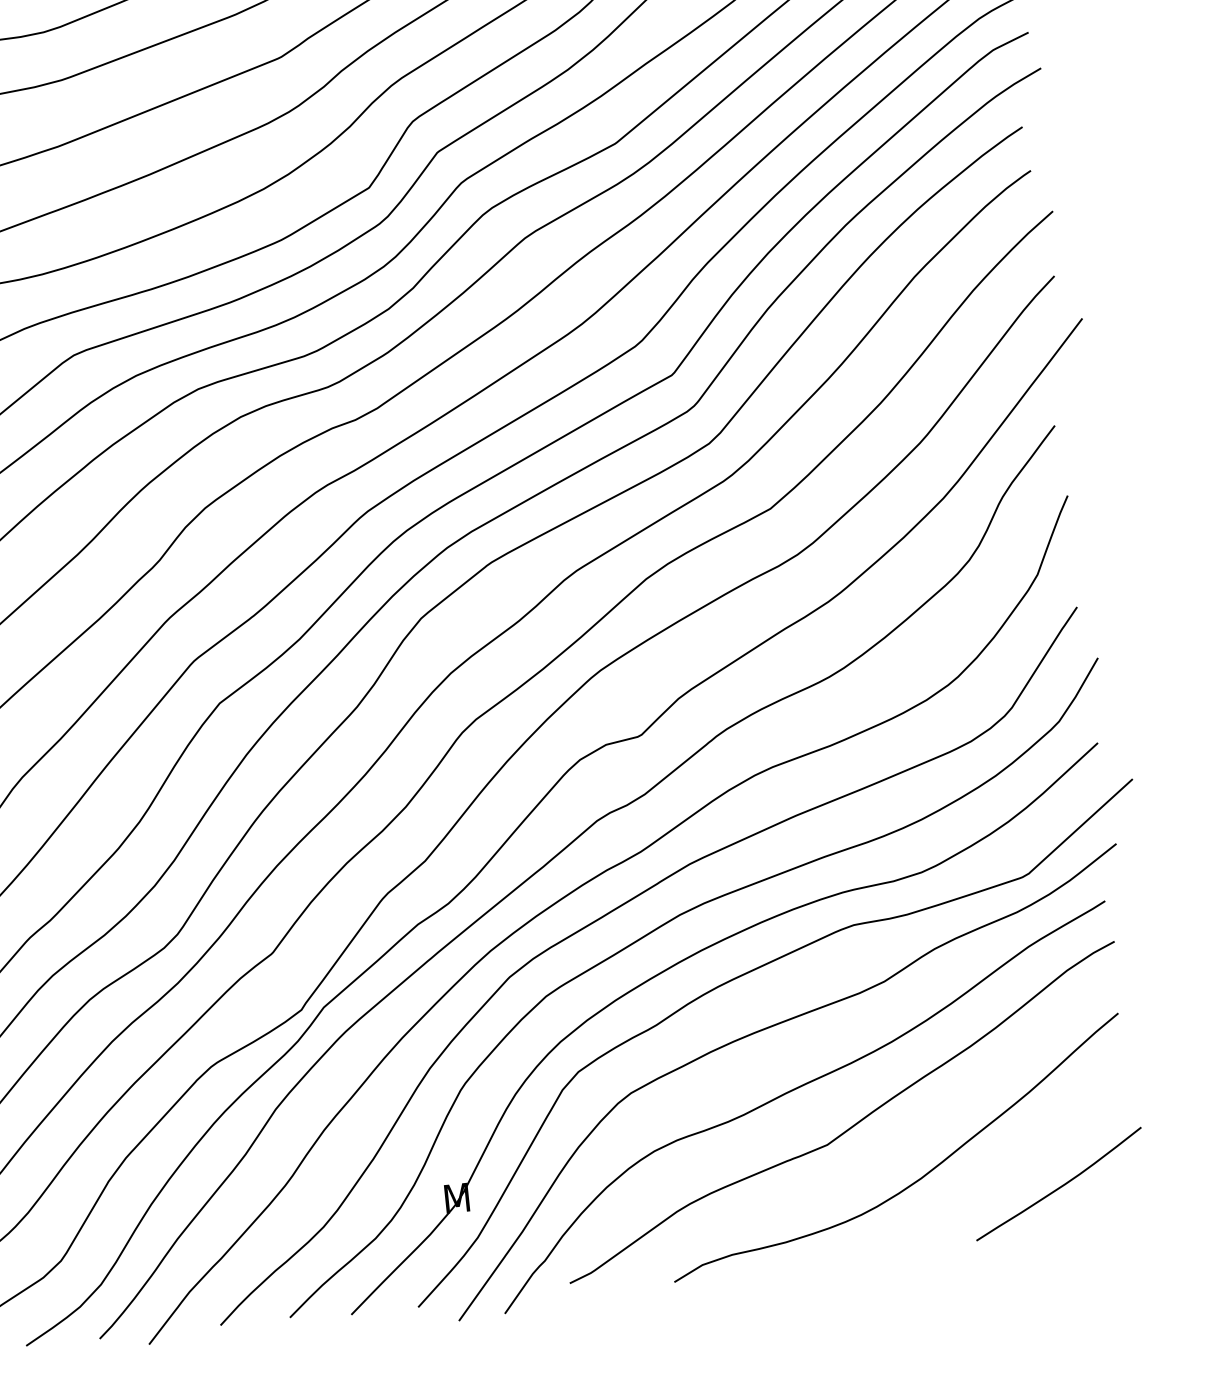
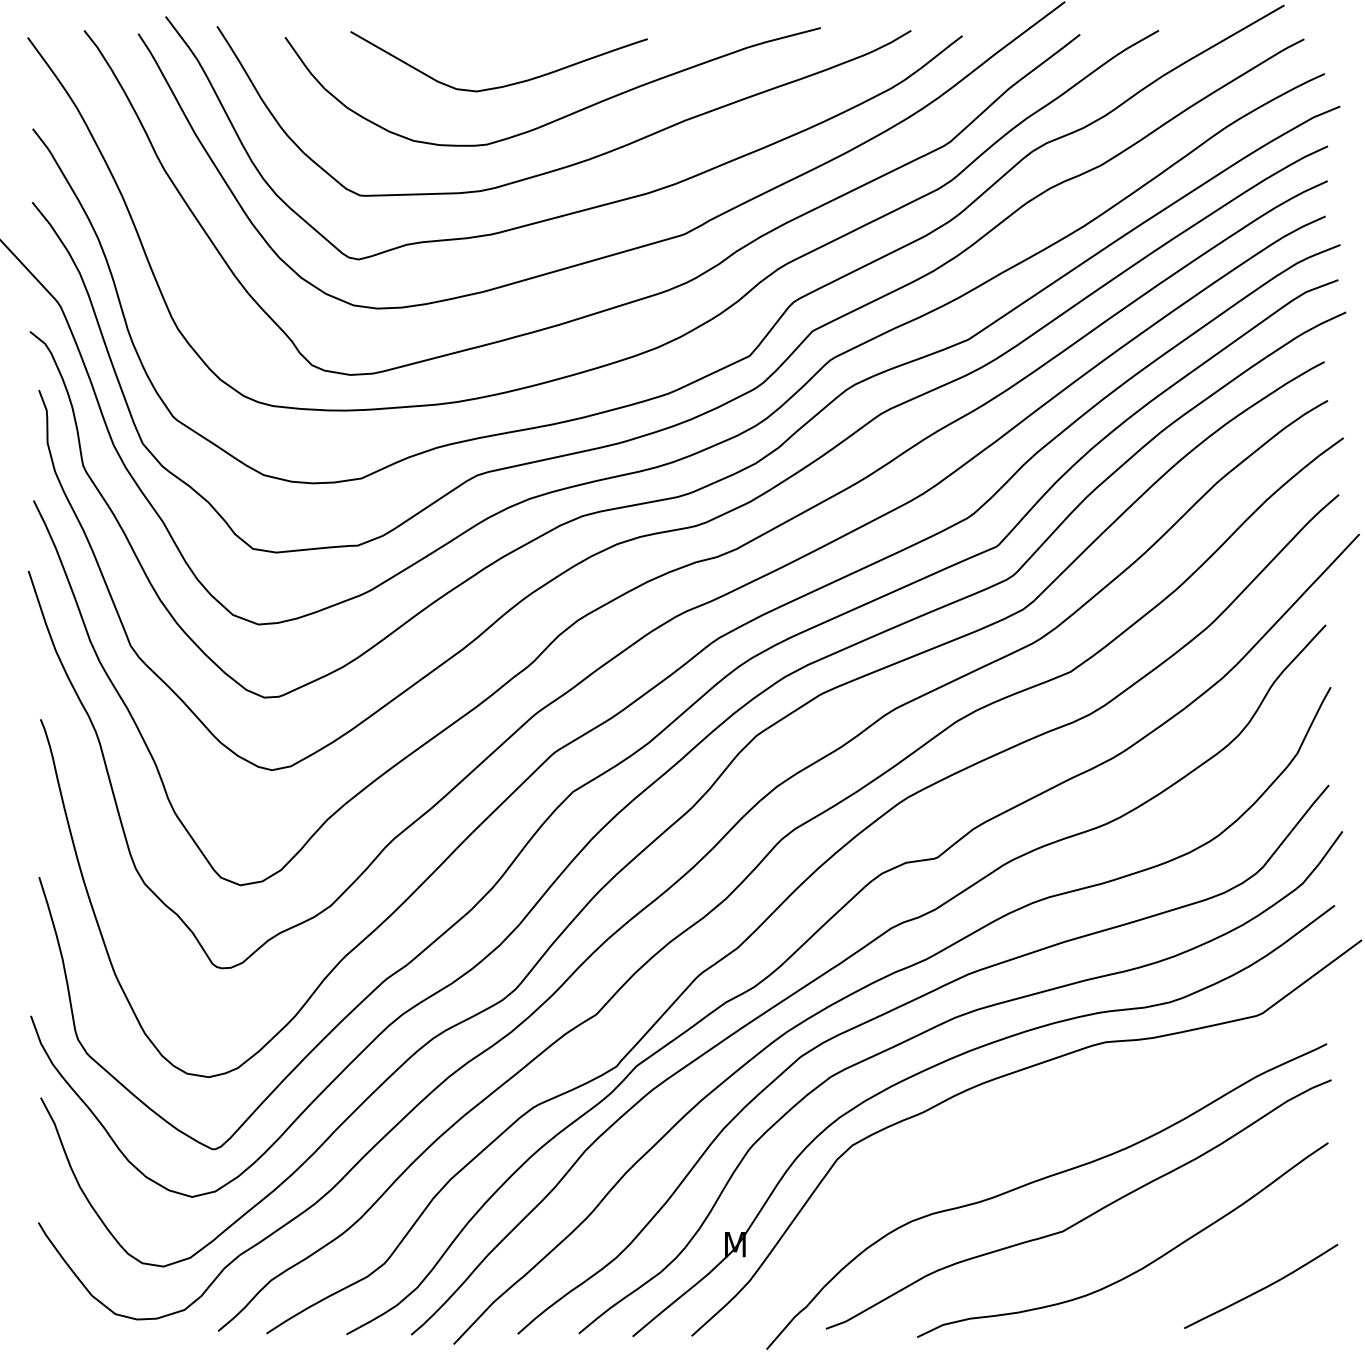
curve: (766, 1029) -> (1020, 1125), removed

